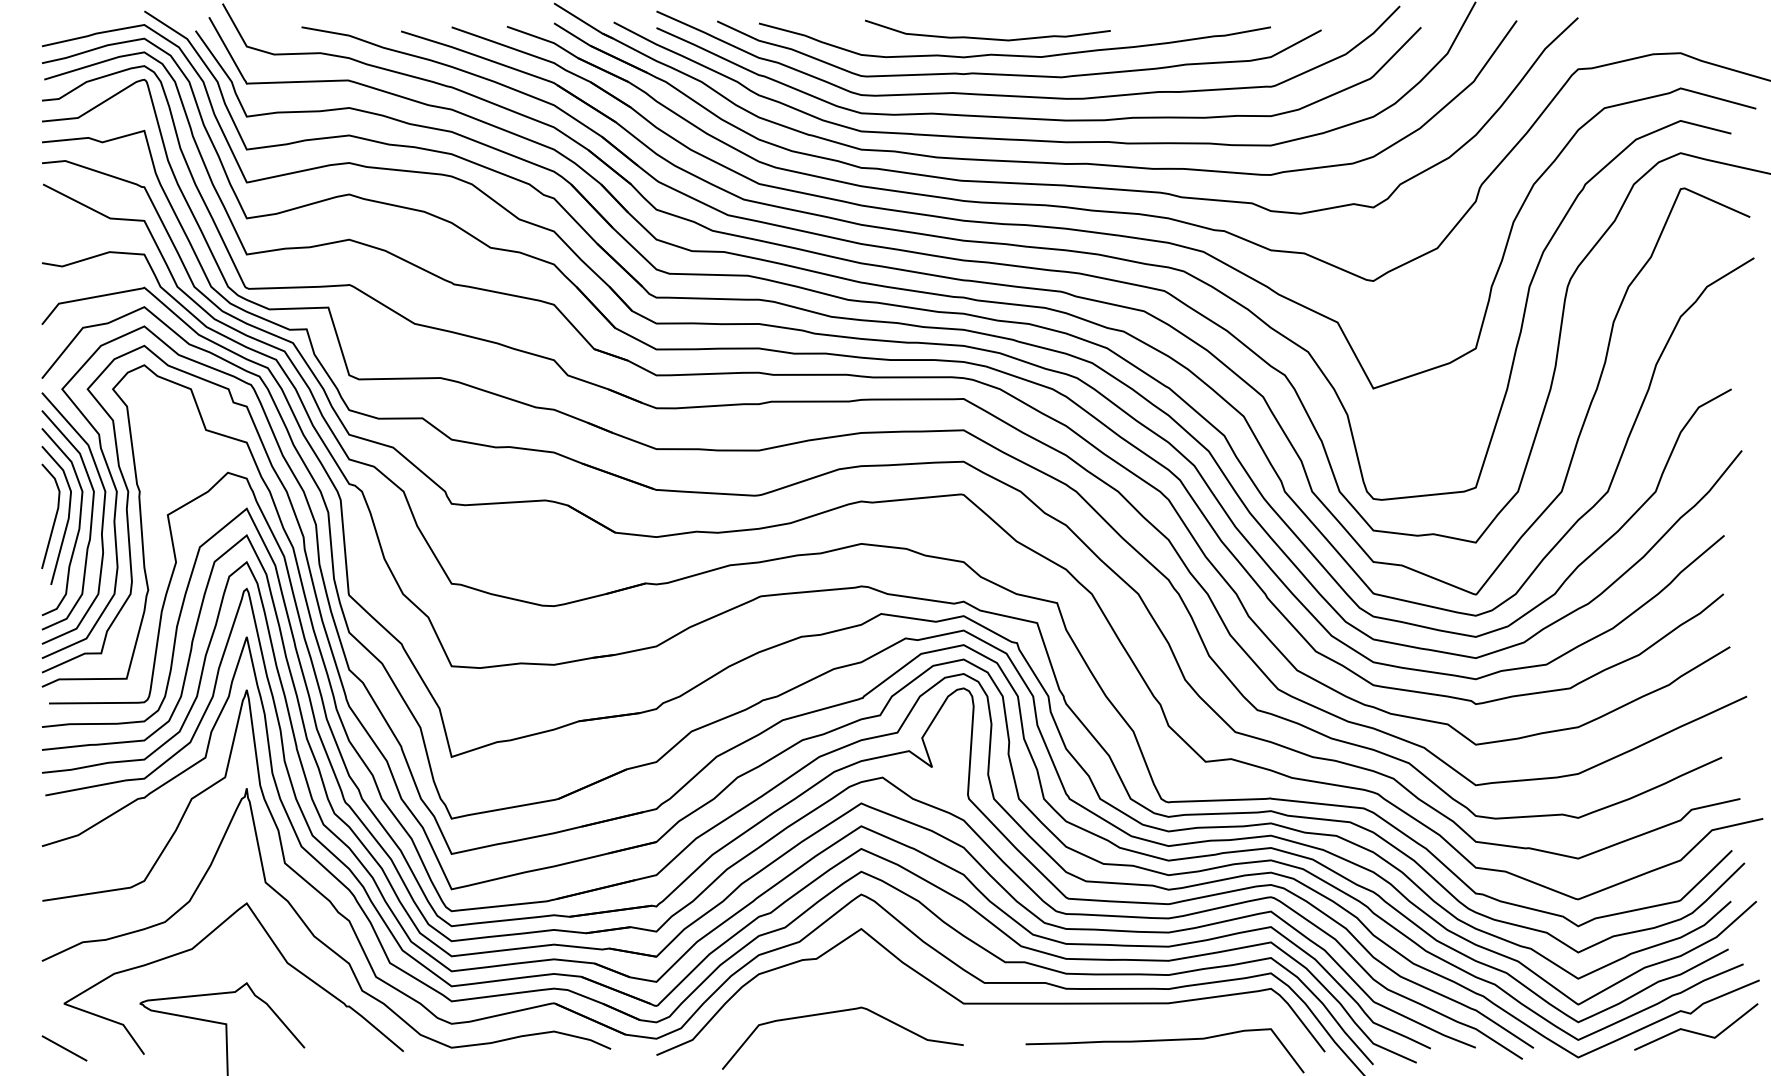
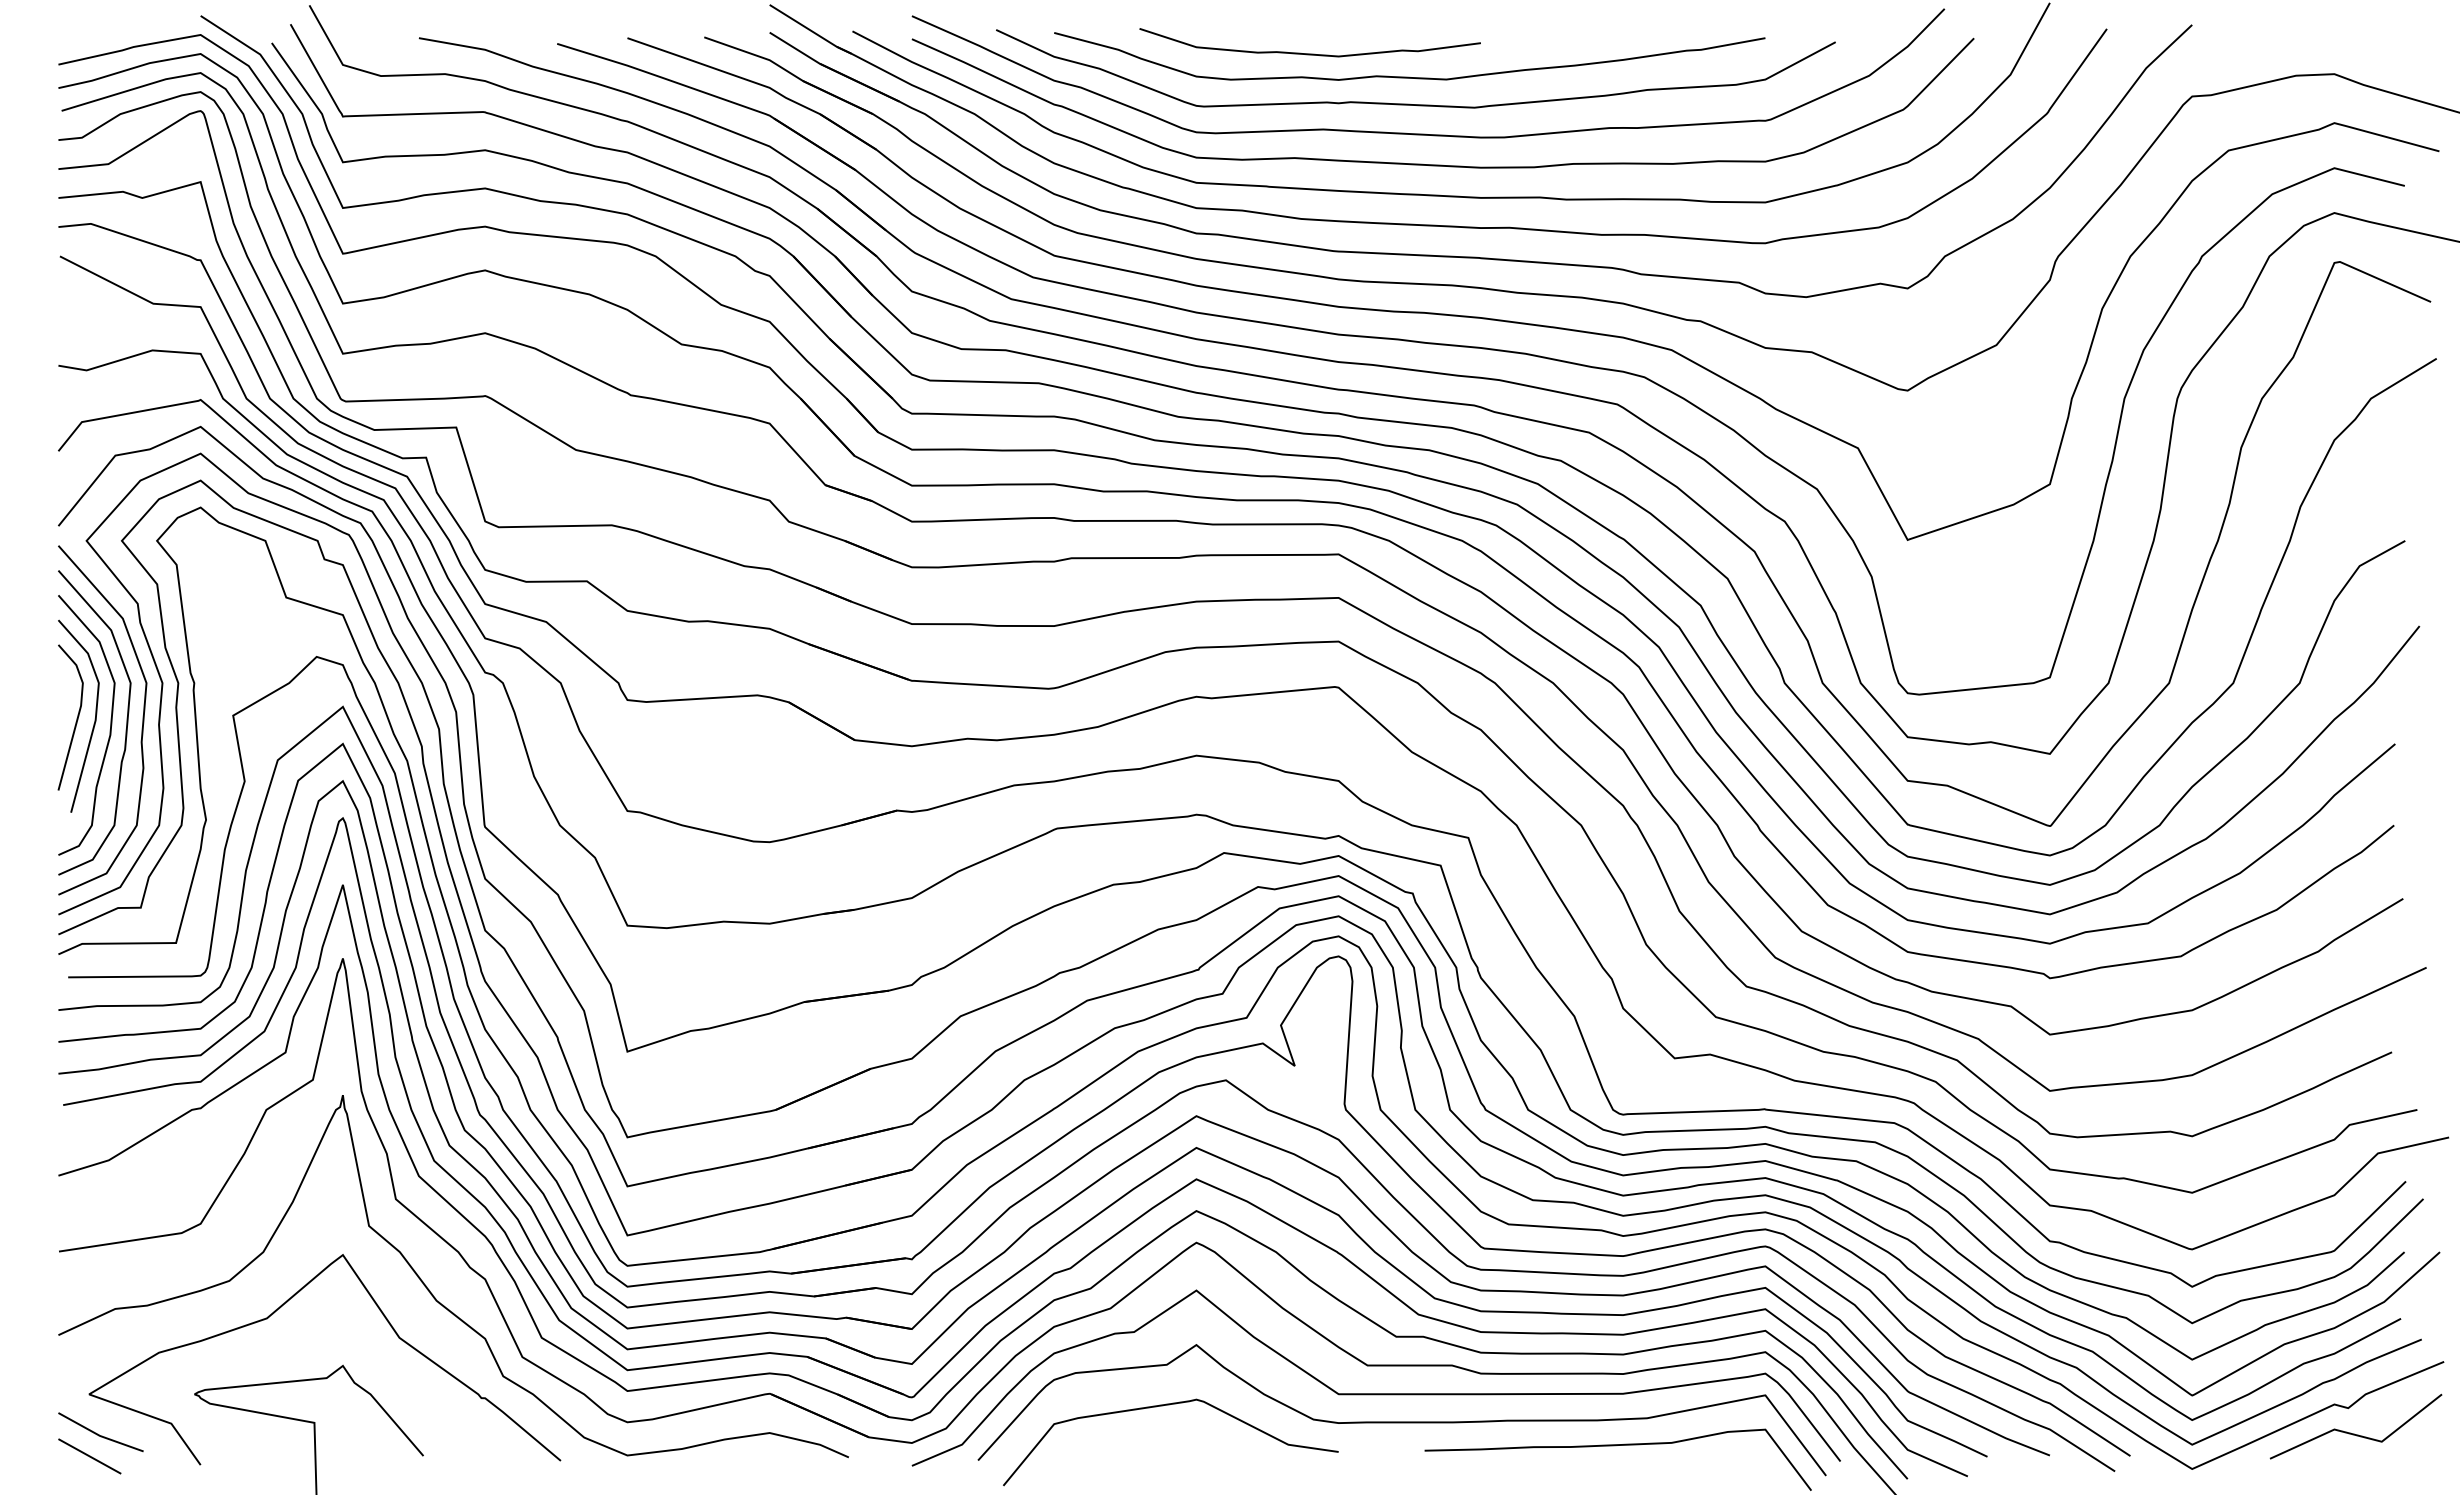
curve: (987, 38) -> (1309, 53), moved
curve: (1008, 1023) -> (1401, 1421), added
line: (71, 1032) -> (99, 1434), added

